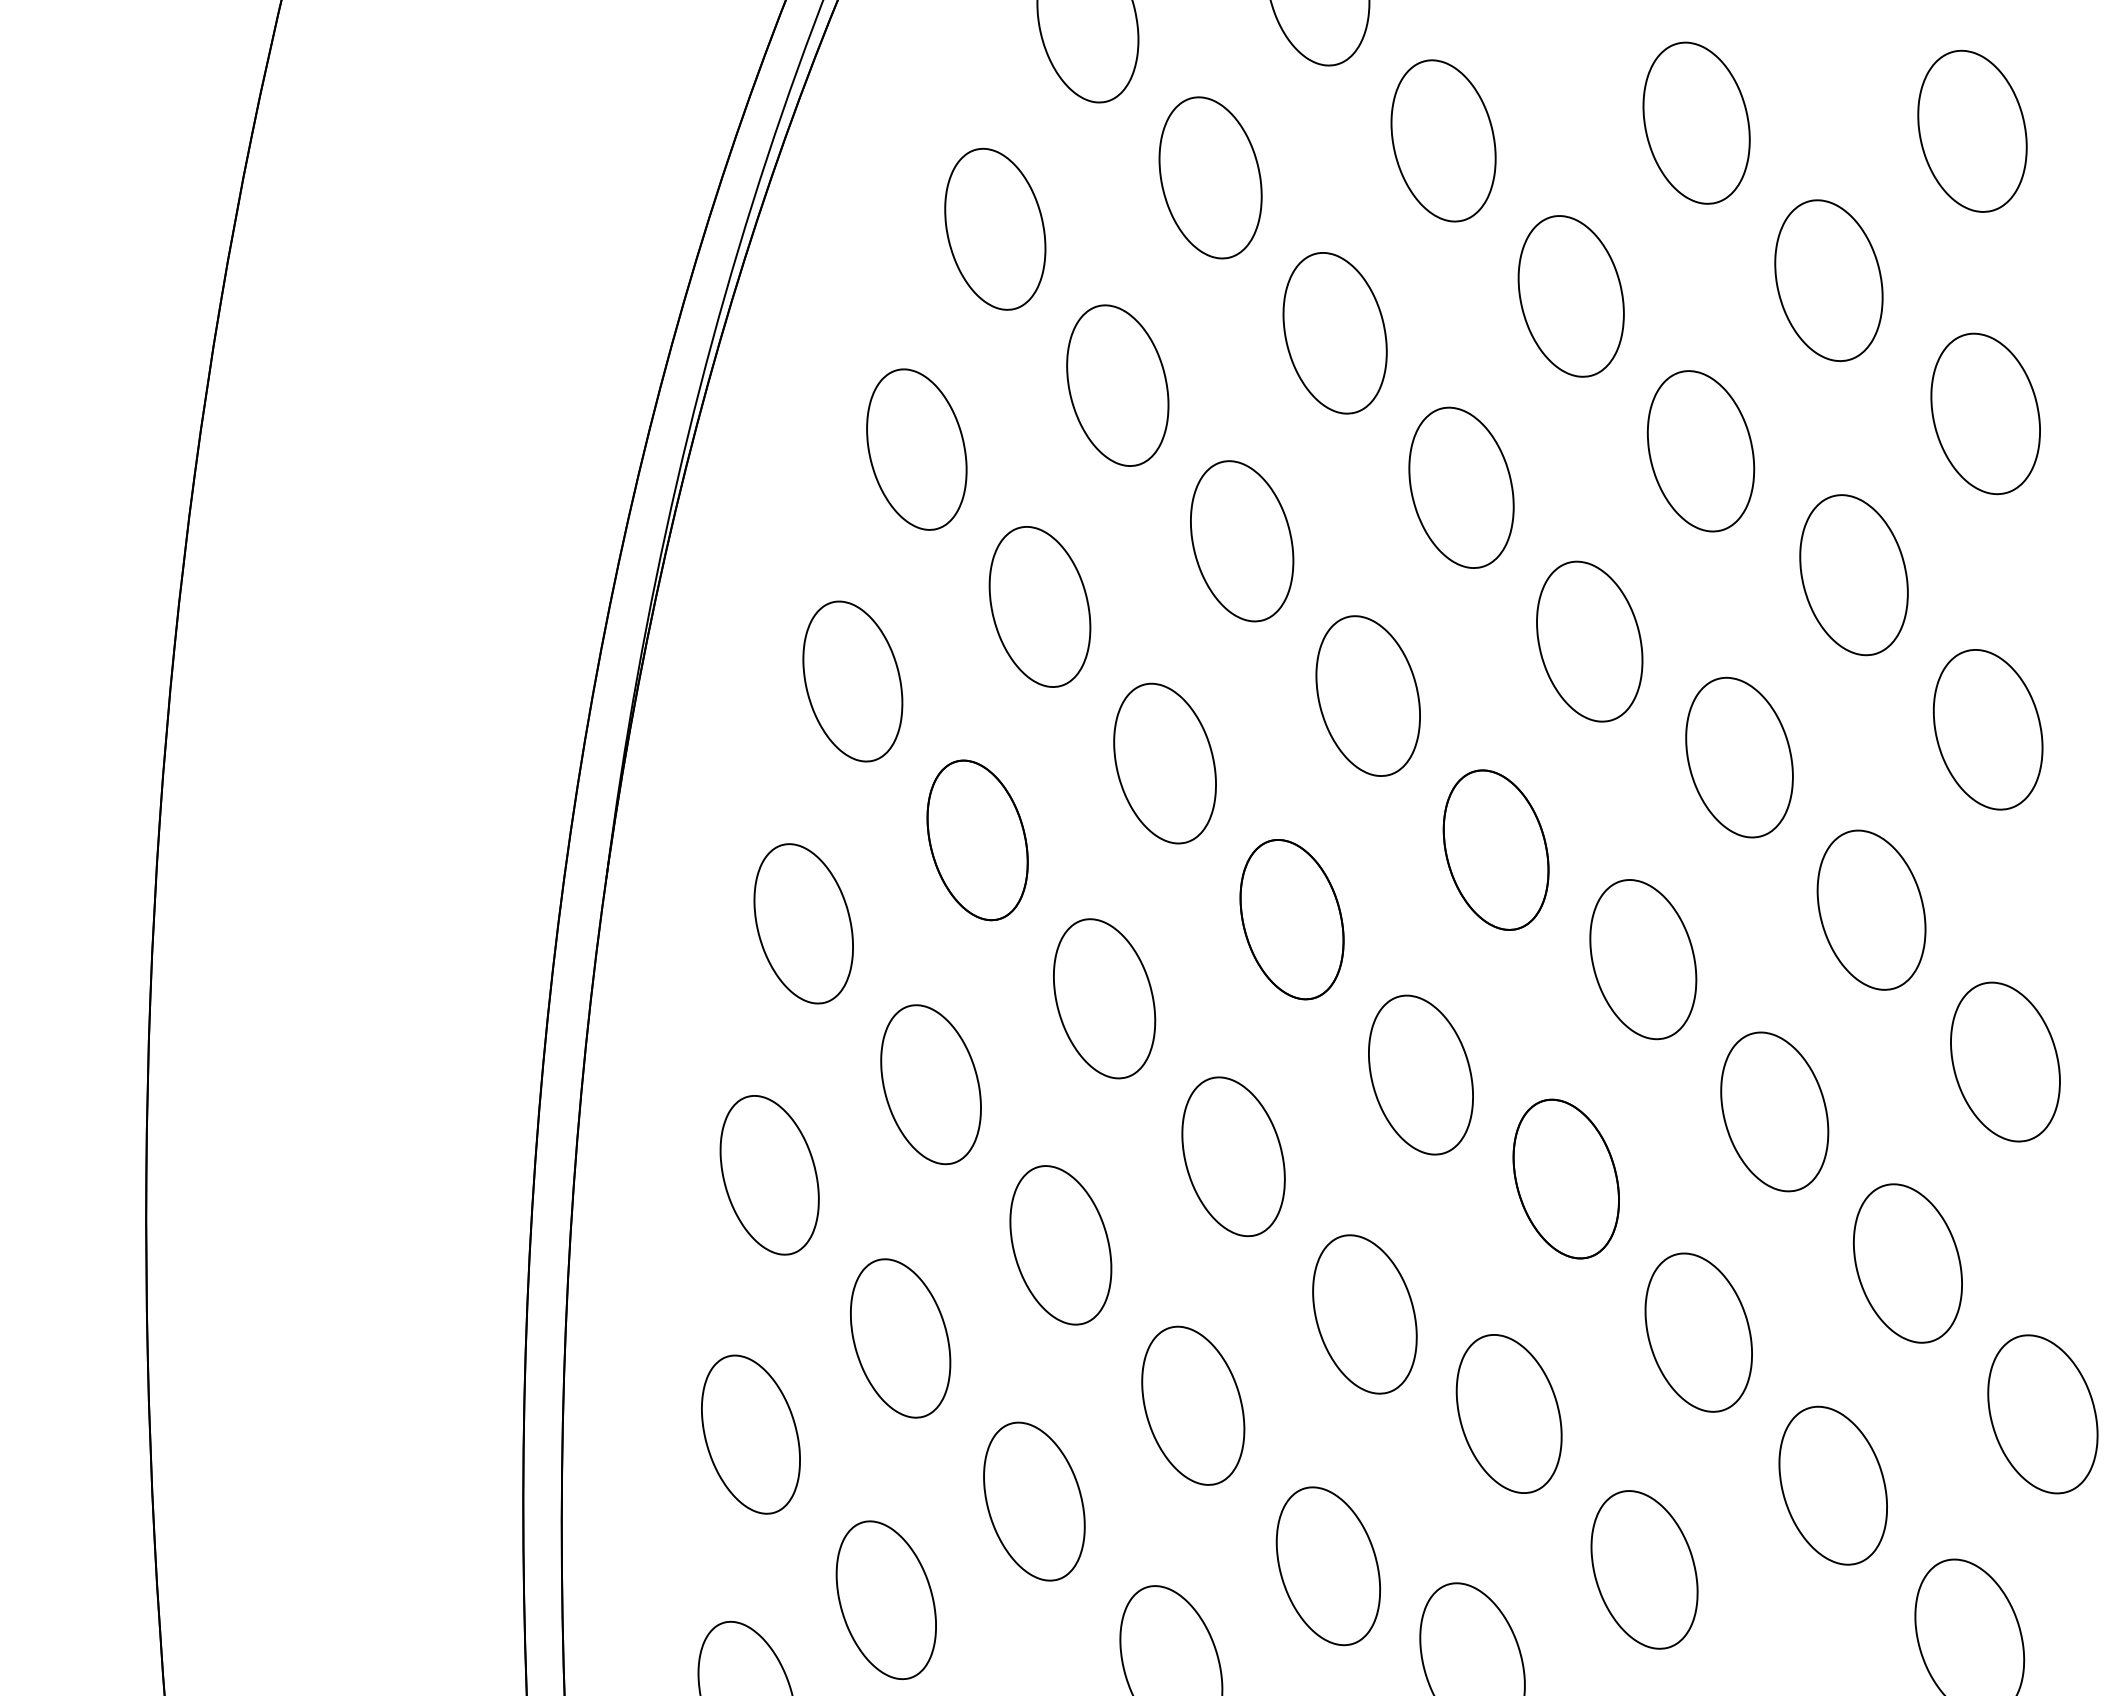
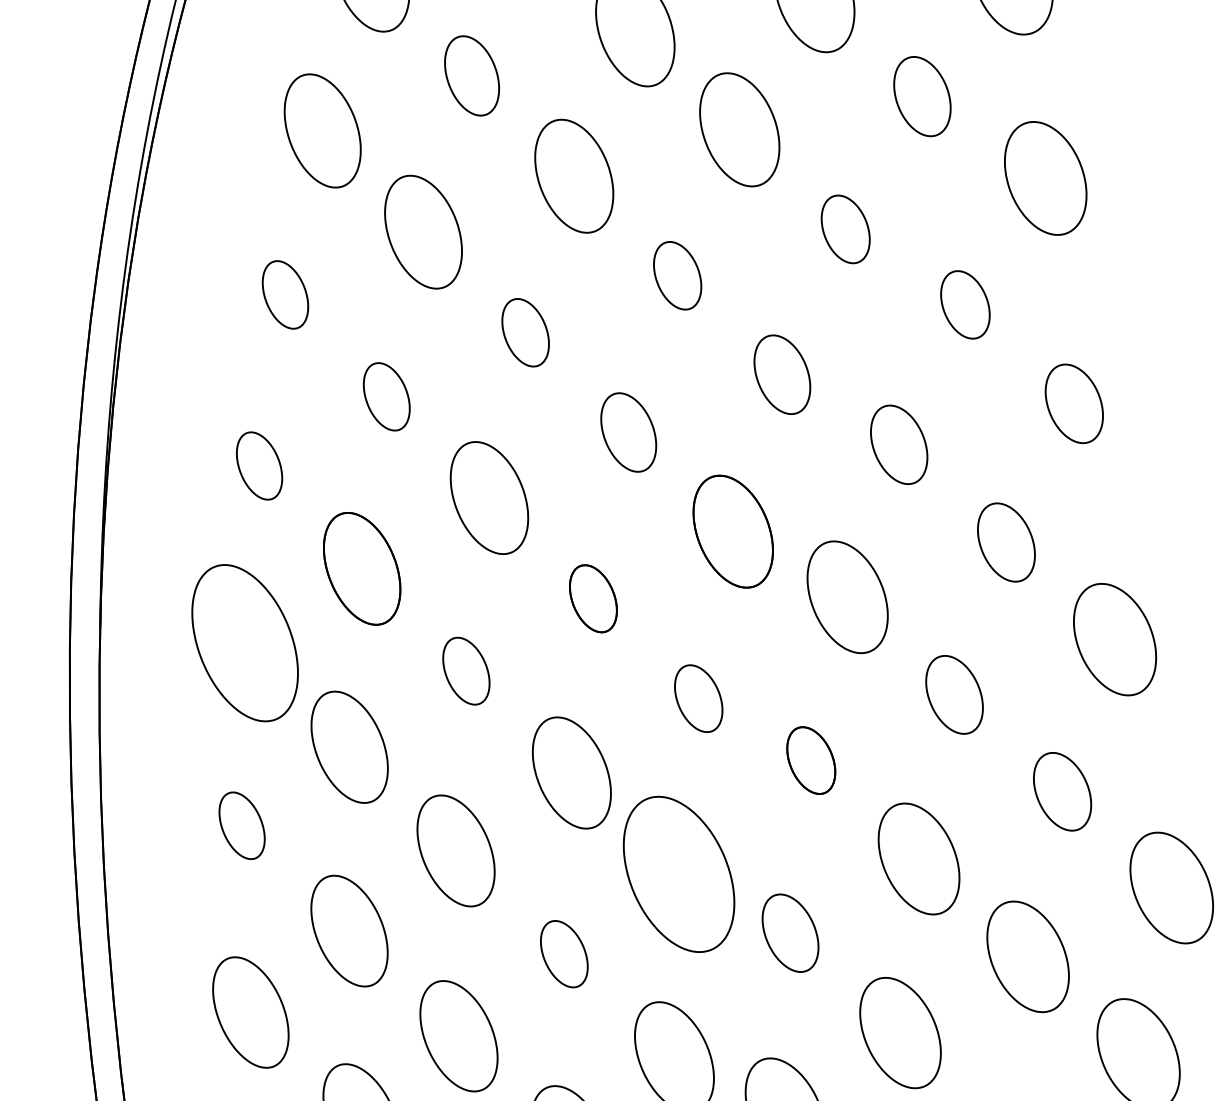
part: (1210, 177) -> (471, 75), size x0.7
part: (1828, 280) -> (922, 96), size x0.7
part: (916, 449) -> (285, 294), size x0.6
part: (1701, 451) -> (845, 229), size x0.6
part: (1461, 487) -> (677, 275), size x0.6
part: (1242, 541) -> (525, 332), size x0.6
part: (1853, 575) -> (965, 305), size x0.6
part: (1039, 606) -> (386, 396), size x0.6
part: (1589, 641) -> (782, 374), size x0.7
part: (852, 681) -> (259, 466), size x0.6
part: (1367, 695) -> (628, 432), size x0.7
part: (1987, 729) -> (1073, 403), size x0.7
part: (1739, 757) -> (899, 444), size x0.7
part: (1871, 909) -> (1006, 542), size x0.7
part: (1291, 919) -> (593, 598), size x0.6
part: (803, 923) -> (244, 643), size x1.4
part: (1104, 998) -> (466, 670), size x0.6
part: (1420, 1074) -> (698, 698), size x0.6
part: (1774, 1111) -> (954, 694), size x0.7
part: (769, 1175) -> (242, 825), size x0.6
part: (1565, 1178) -> (810, 760), size x0.6
part: (1907, 1263) -> (1062, 791), size x0.7
part: (1364, 1314) -> (678, 874), size x1.4
part: (1193, 1405) -> (564, 954), size x0.6
part: (1508, 1413) -> (790, 932), size x0.7

